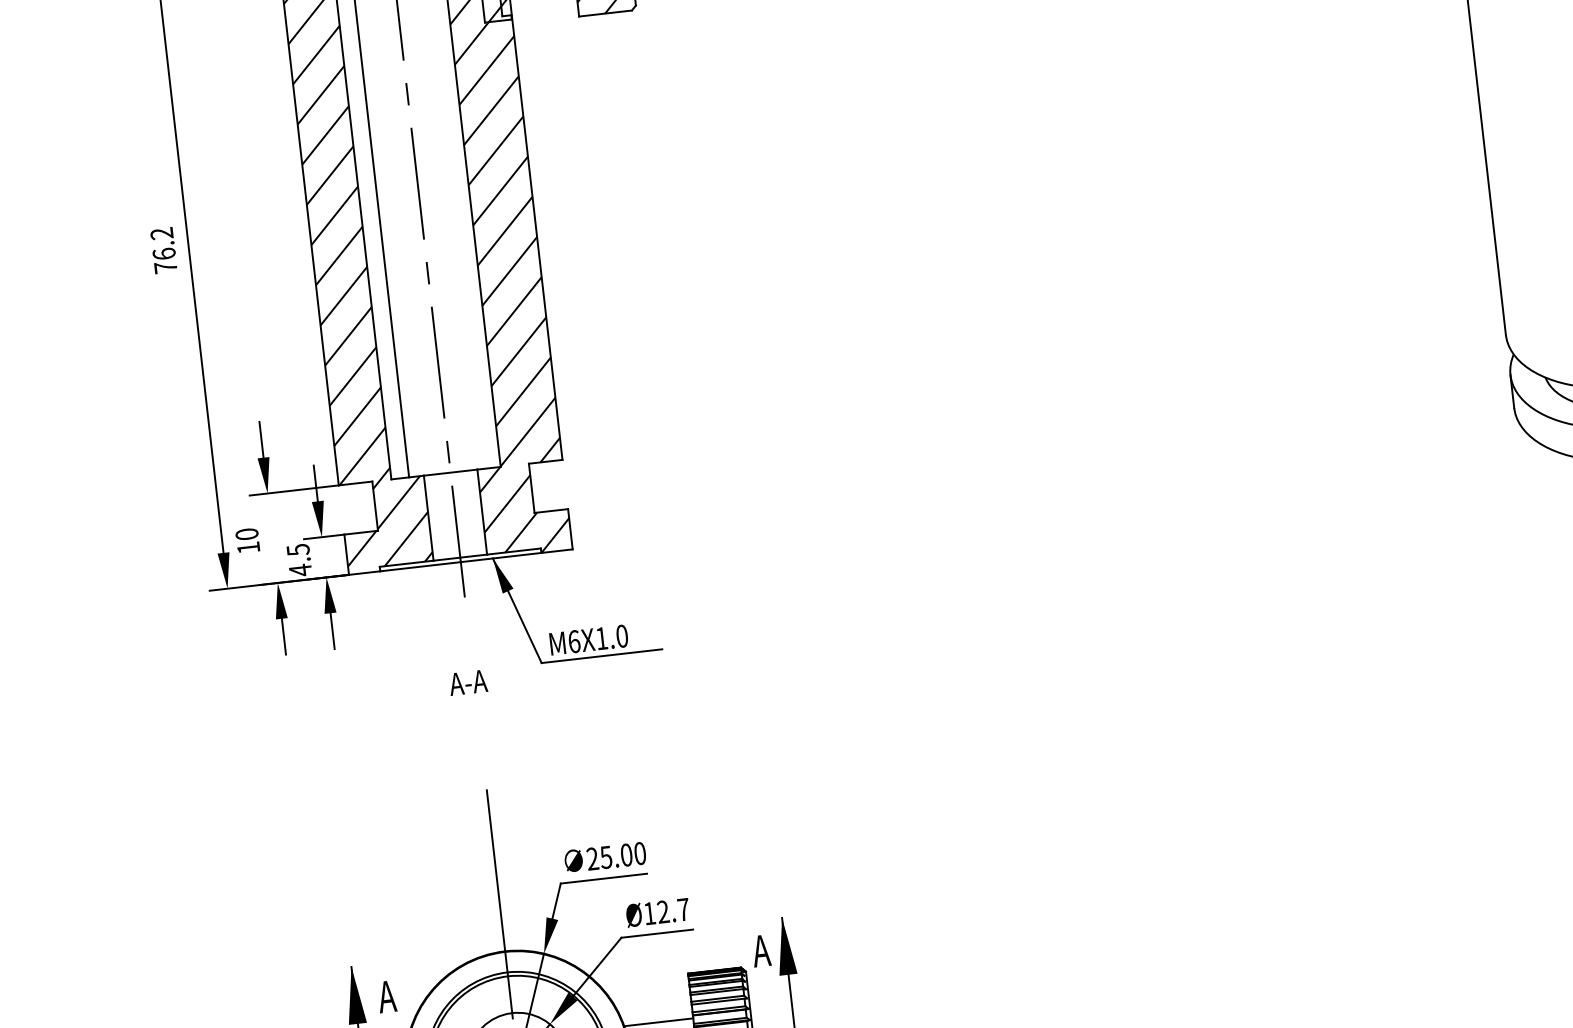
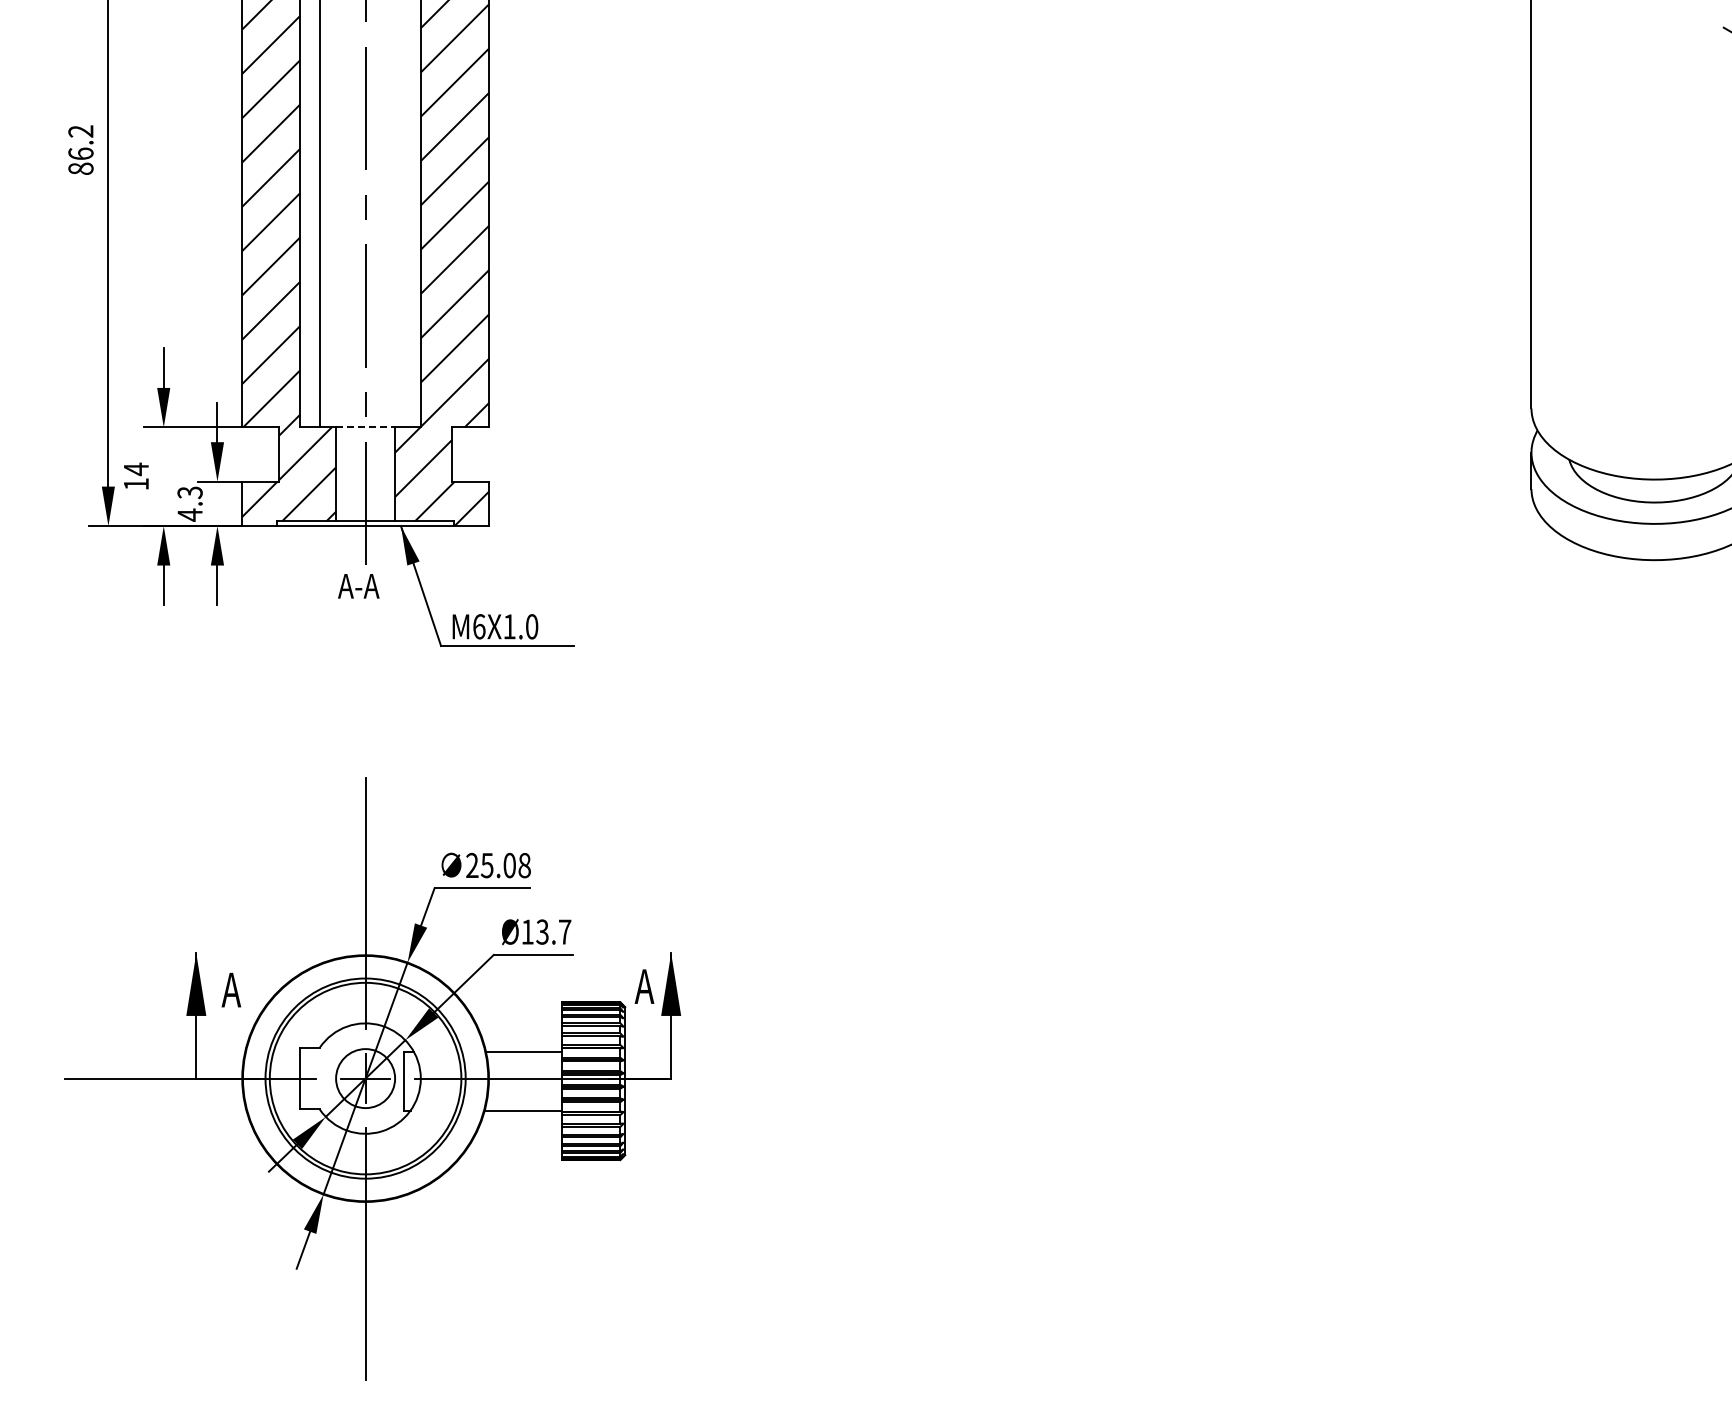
text: (165, 267) -> (80, 168), 76.2 -> 86.2
line: (450, 472) -> (365, 427), solid -> dashed
text: (247, 534) -> (136, 469), 10 -> 14
text: (297, 549) -> (189, 492), 4.5 -> 4.3
text: (468, 682) -> (358, 586), moved
text: (640, 853) -> (524, 865), 25.00 -> 25.08
text: (663, 912) -> (542, 932), Ø12.7 -> Ø13.7

